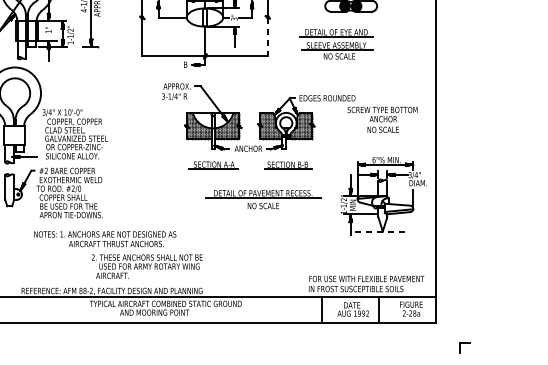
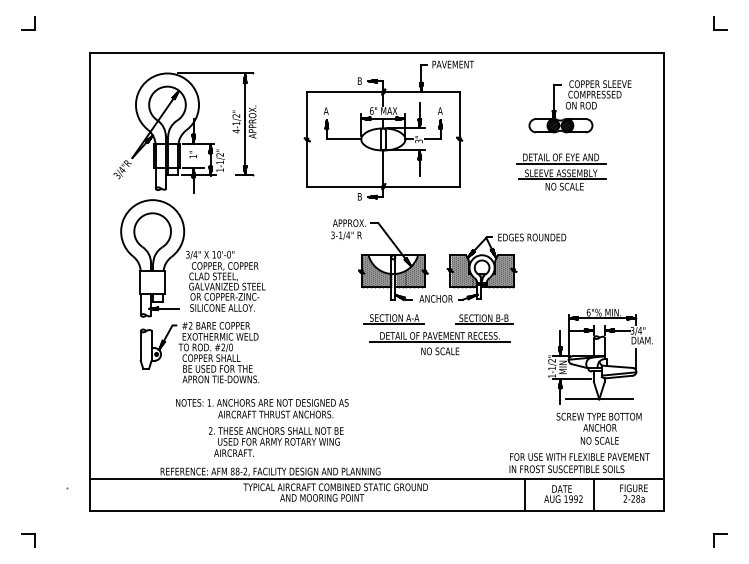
line: (267, 38) -> (459, 164), dashed -> solid
part: (336, 43) -> (561, 171), moved
text: (382, 119) -> (598, 428), moved
part: (262, 199) -> (439, 343), moved
line: (382, 231) -> (599, 399), dashed -> solid
text: (147, 266) -> (276, 441), moved
part: (465, 347) -> (720, 540), moved

